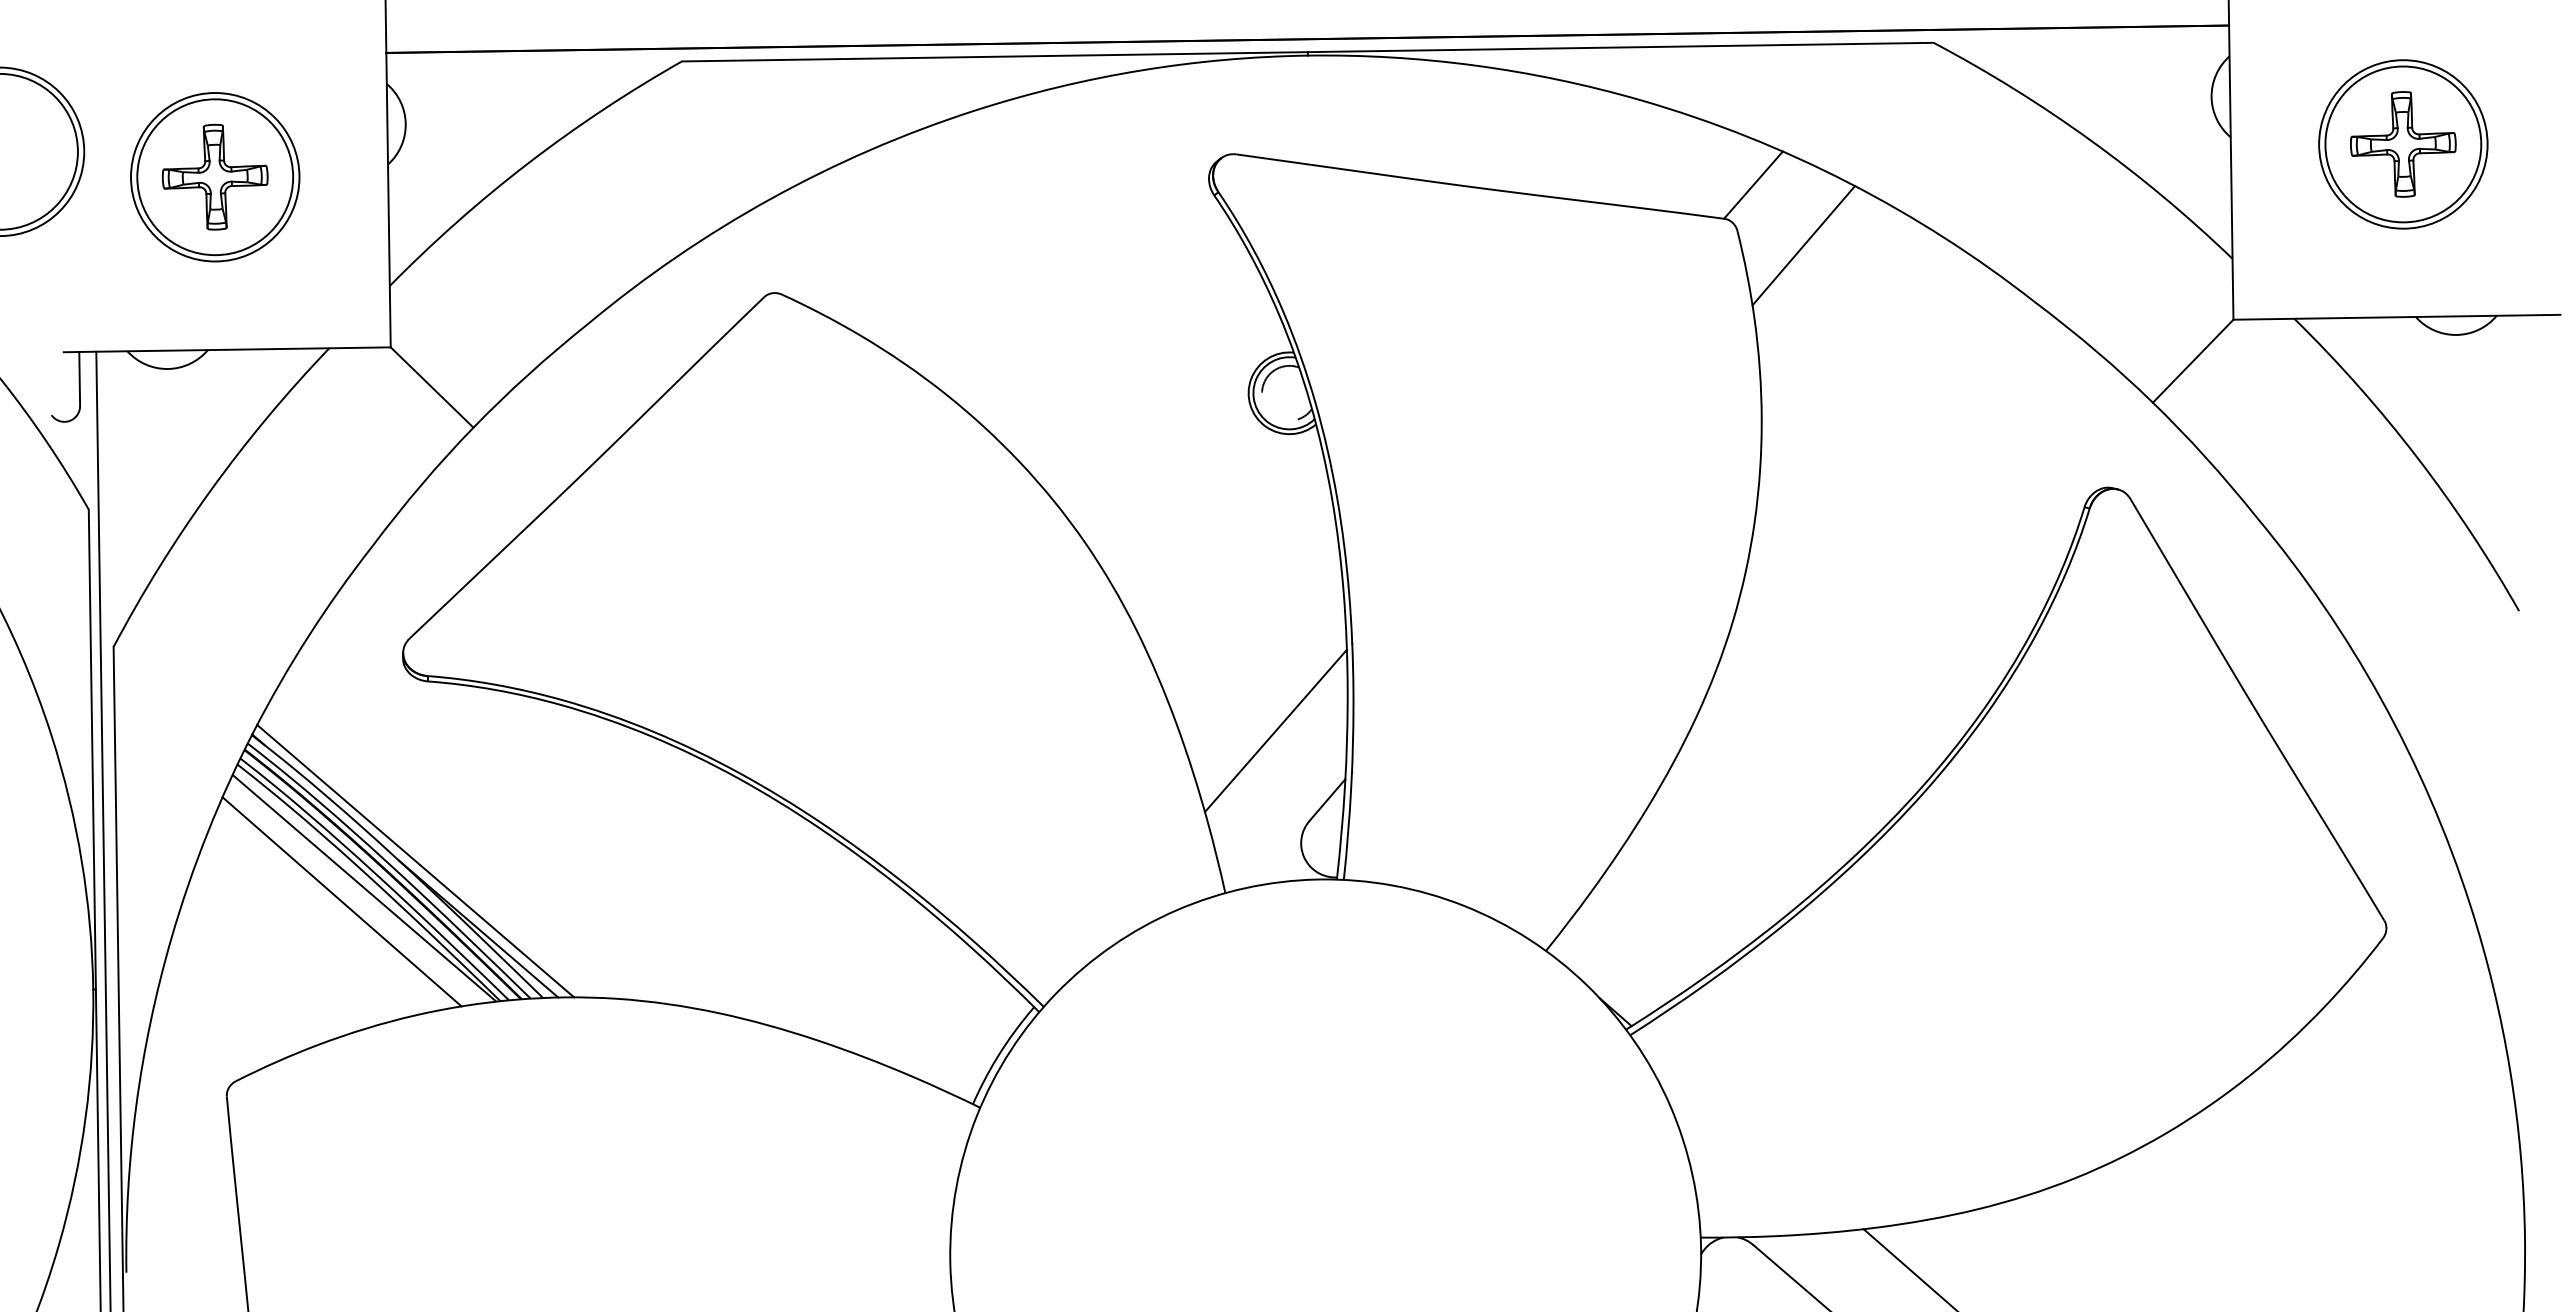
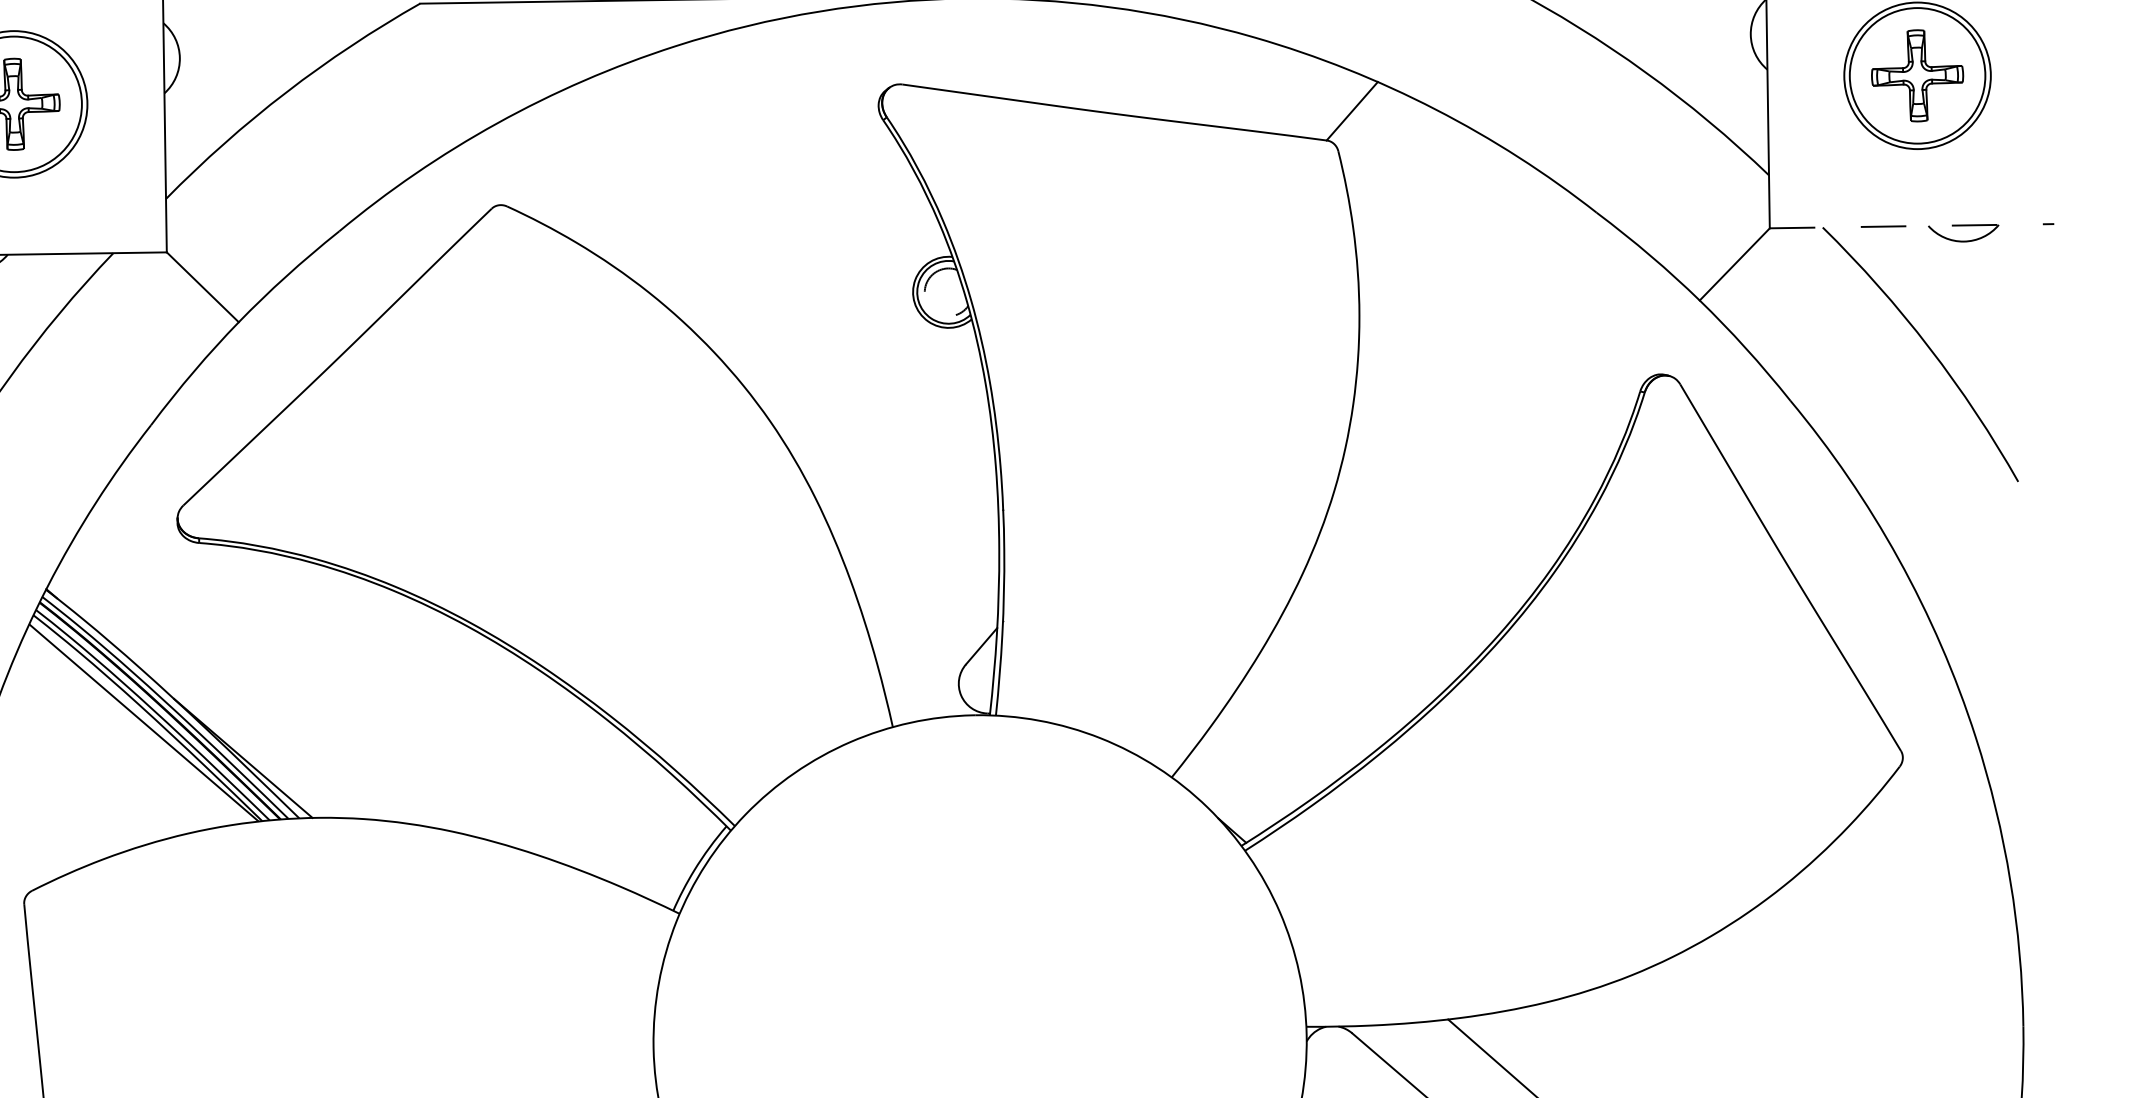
line: (1803, 245) -> (1395, 163), removed
line: (2396, 317) -> (1911, 226), solid -> dashed
line: (1275, 730) -> (936, 585), removed
line: (415, 860) -> (188, 698), removed
line: (341, 901) -> (123, 734), removed

